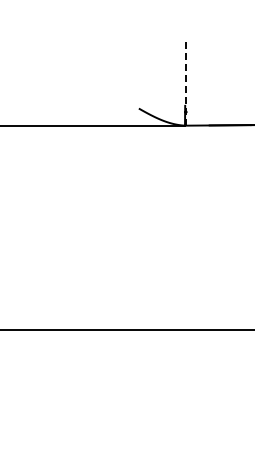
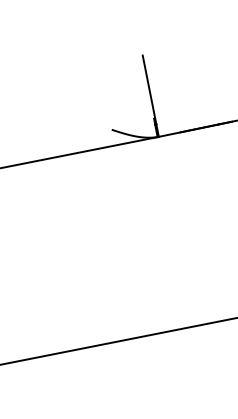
line: (186, 81) -> (150, 95), dashed -> solid

